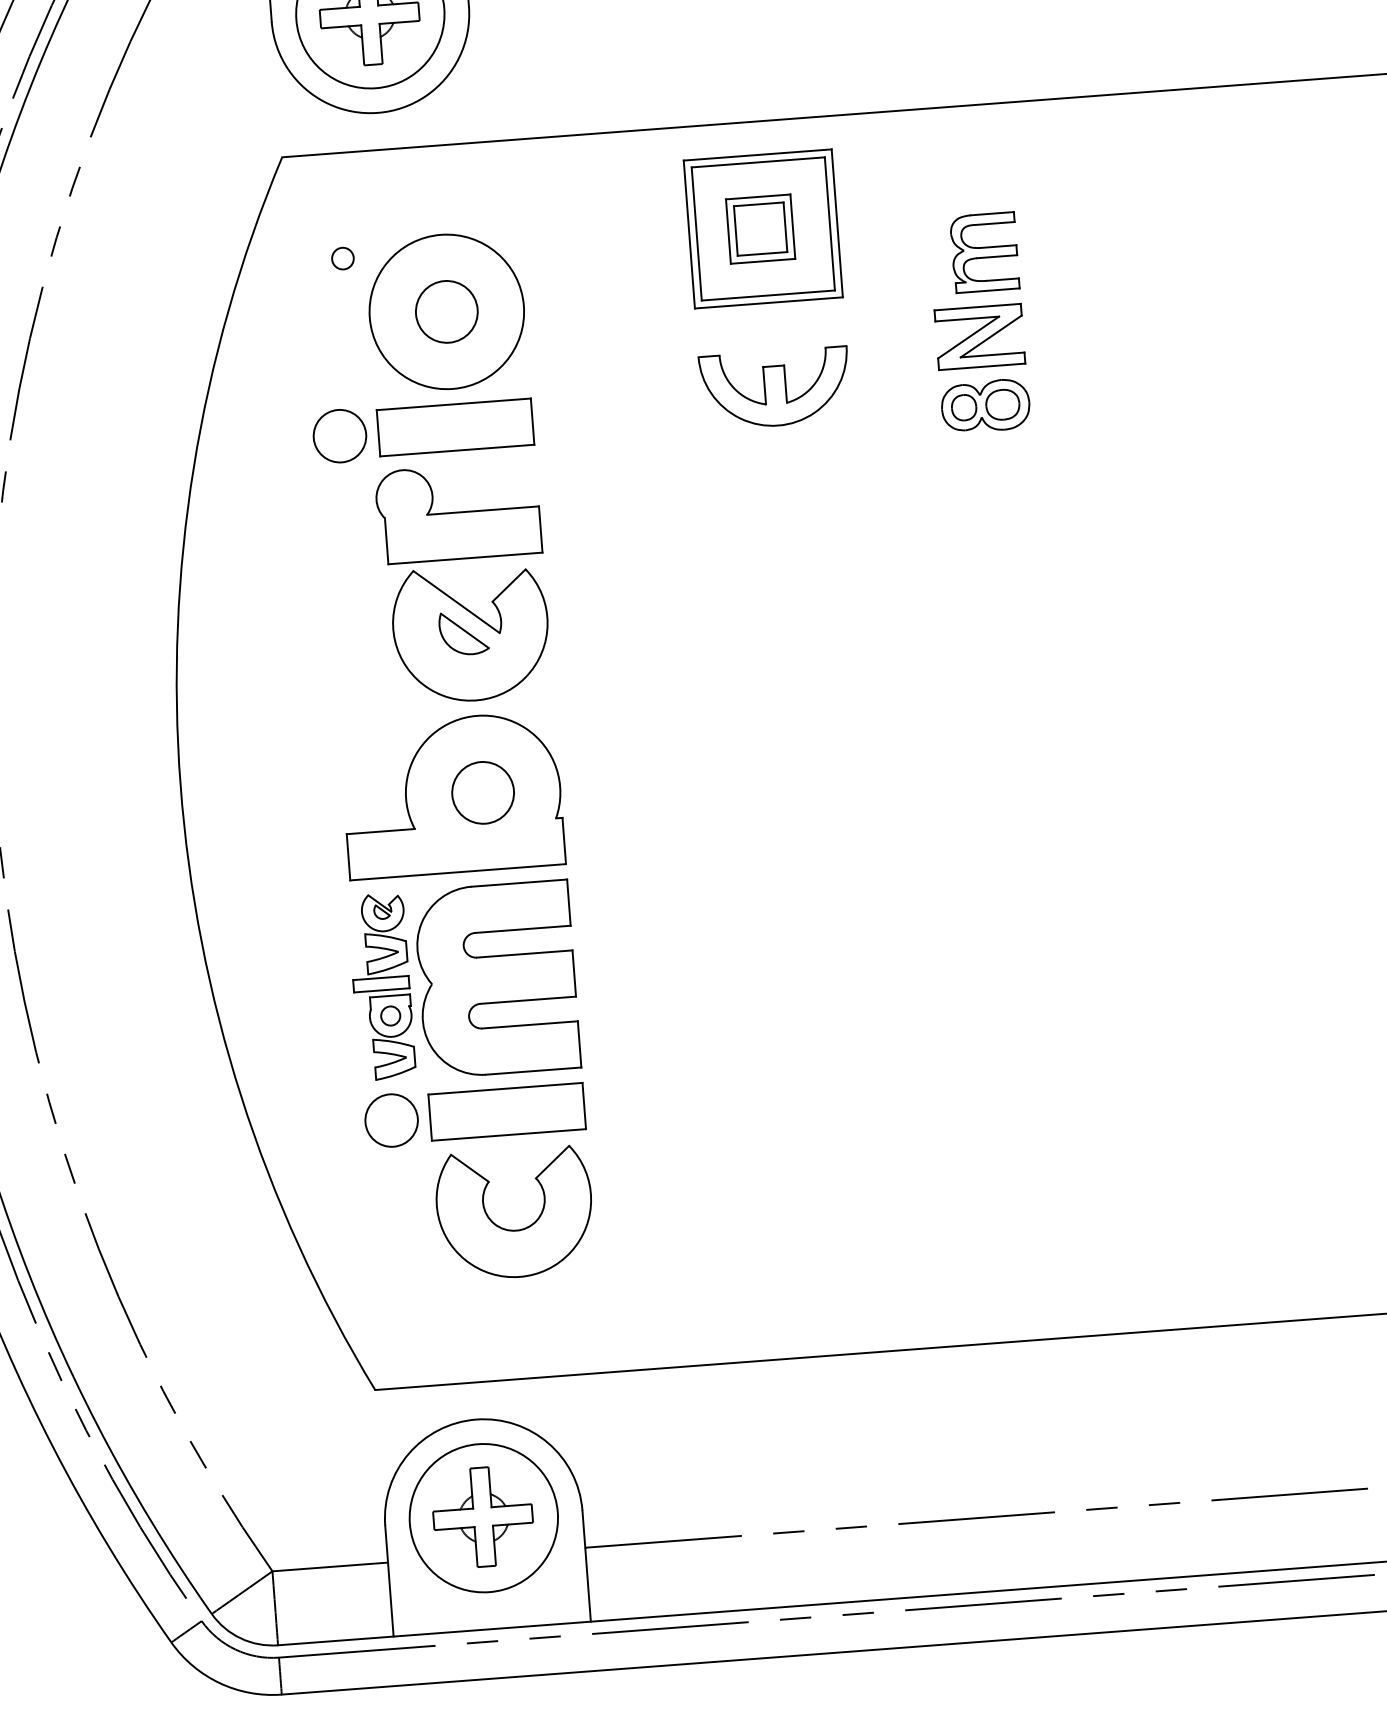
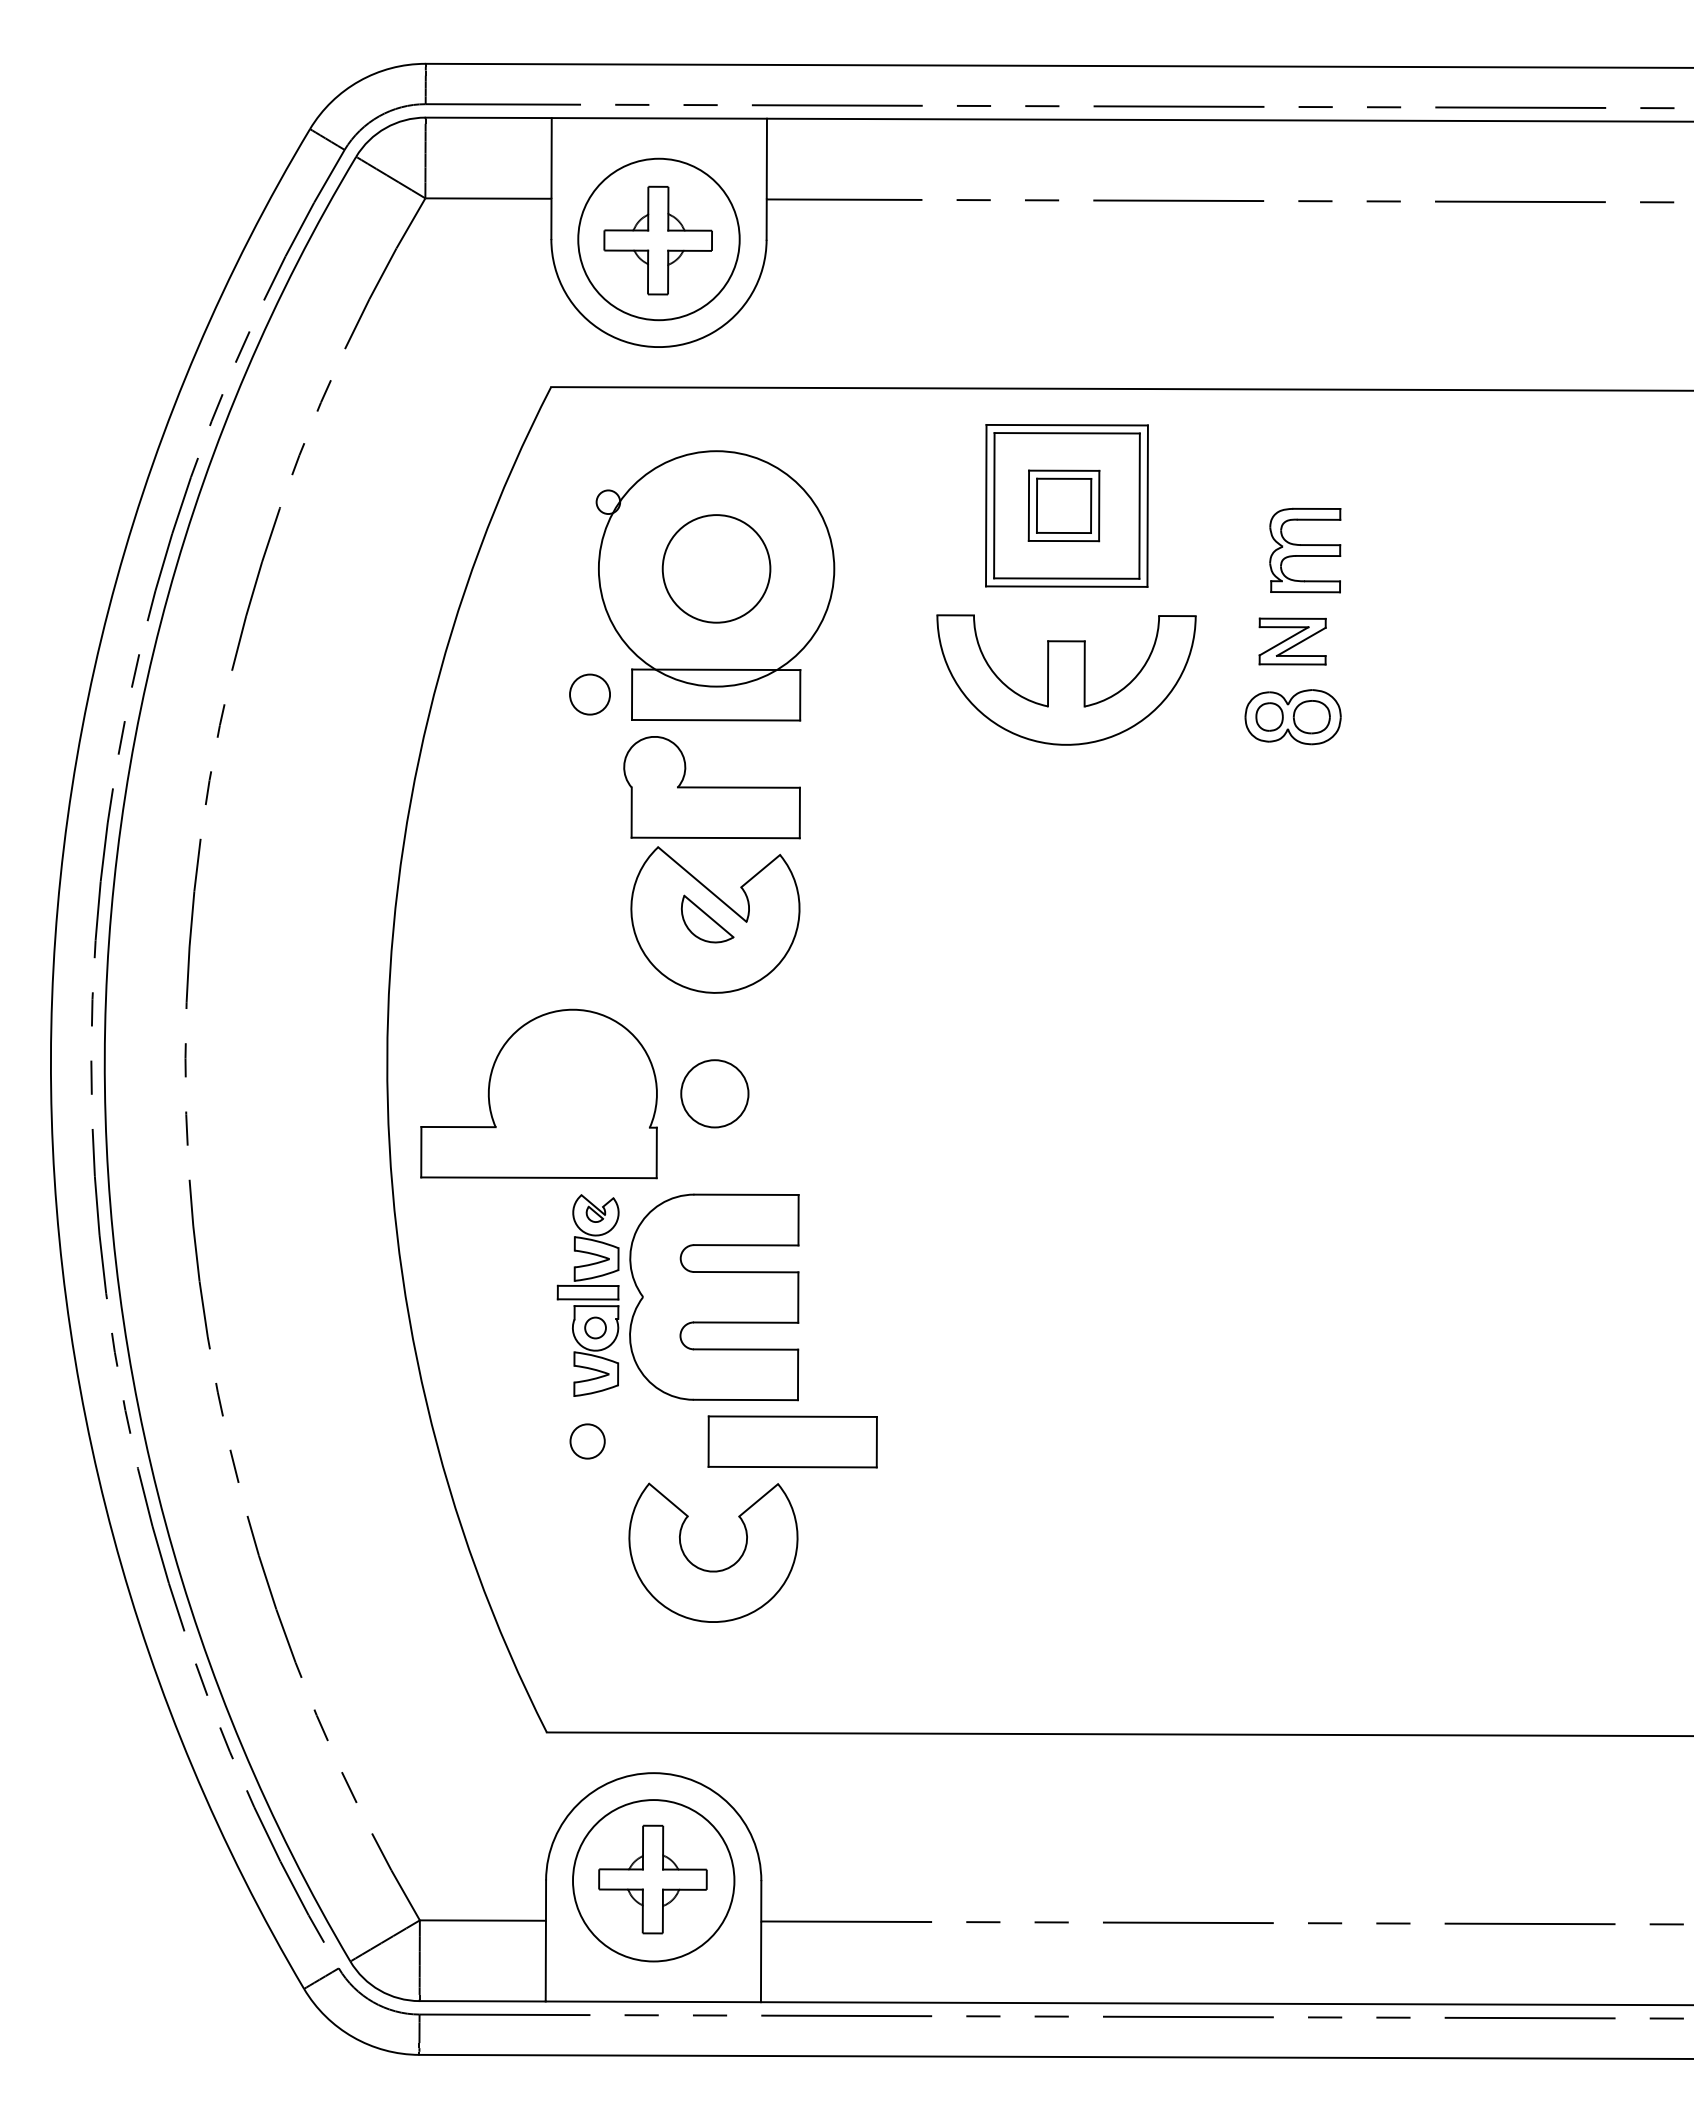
circle: (446, 311) -> (716, 568), size x1.4
circle: (446, 311) -> (716, 568), size x1.6
part: (979, 336) -> (1292, 641), size x0.7
part: (775, 387) -> (1066, 679), size x1.6
circle: (339, 436) -> (589, 694), size x0.7
part: (451, 795) -> (538, 1093), moved
part: (506, 1111) -> (792, 1441), moved
circle: (391, 1120) -> (587, 1441), size x0.6

